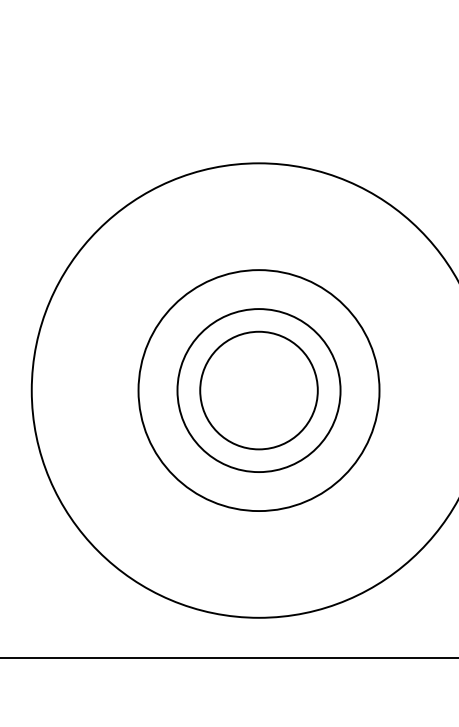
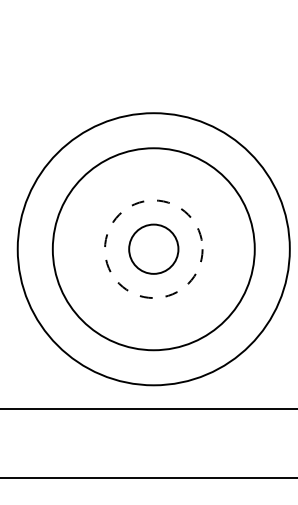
circle: (258, 390) -> (153, 249), size x0.7
circle: (258, 390) -> (153, 249), size x1.4
circle: (258, 390) -> (153, 249), solid -> dashed

